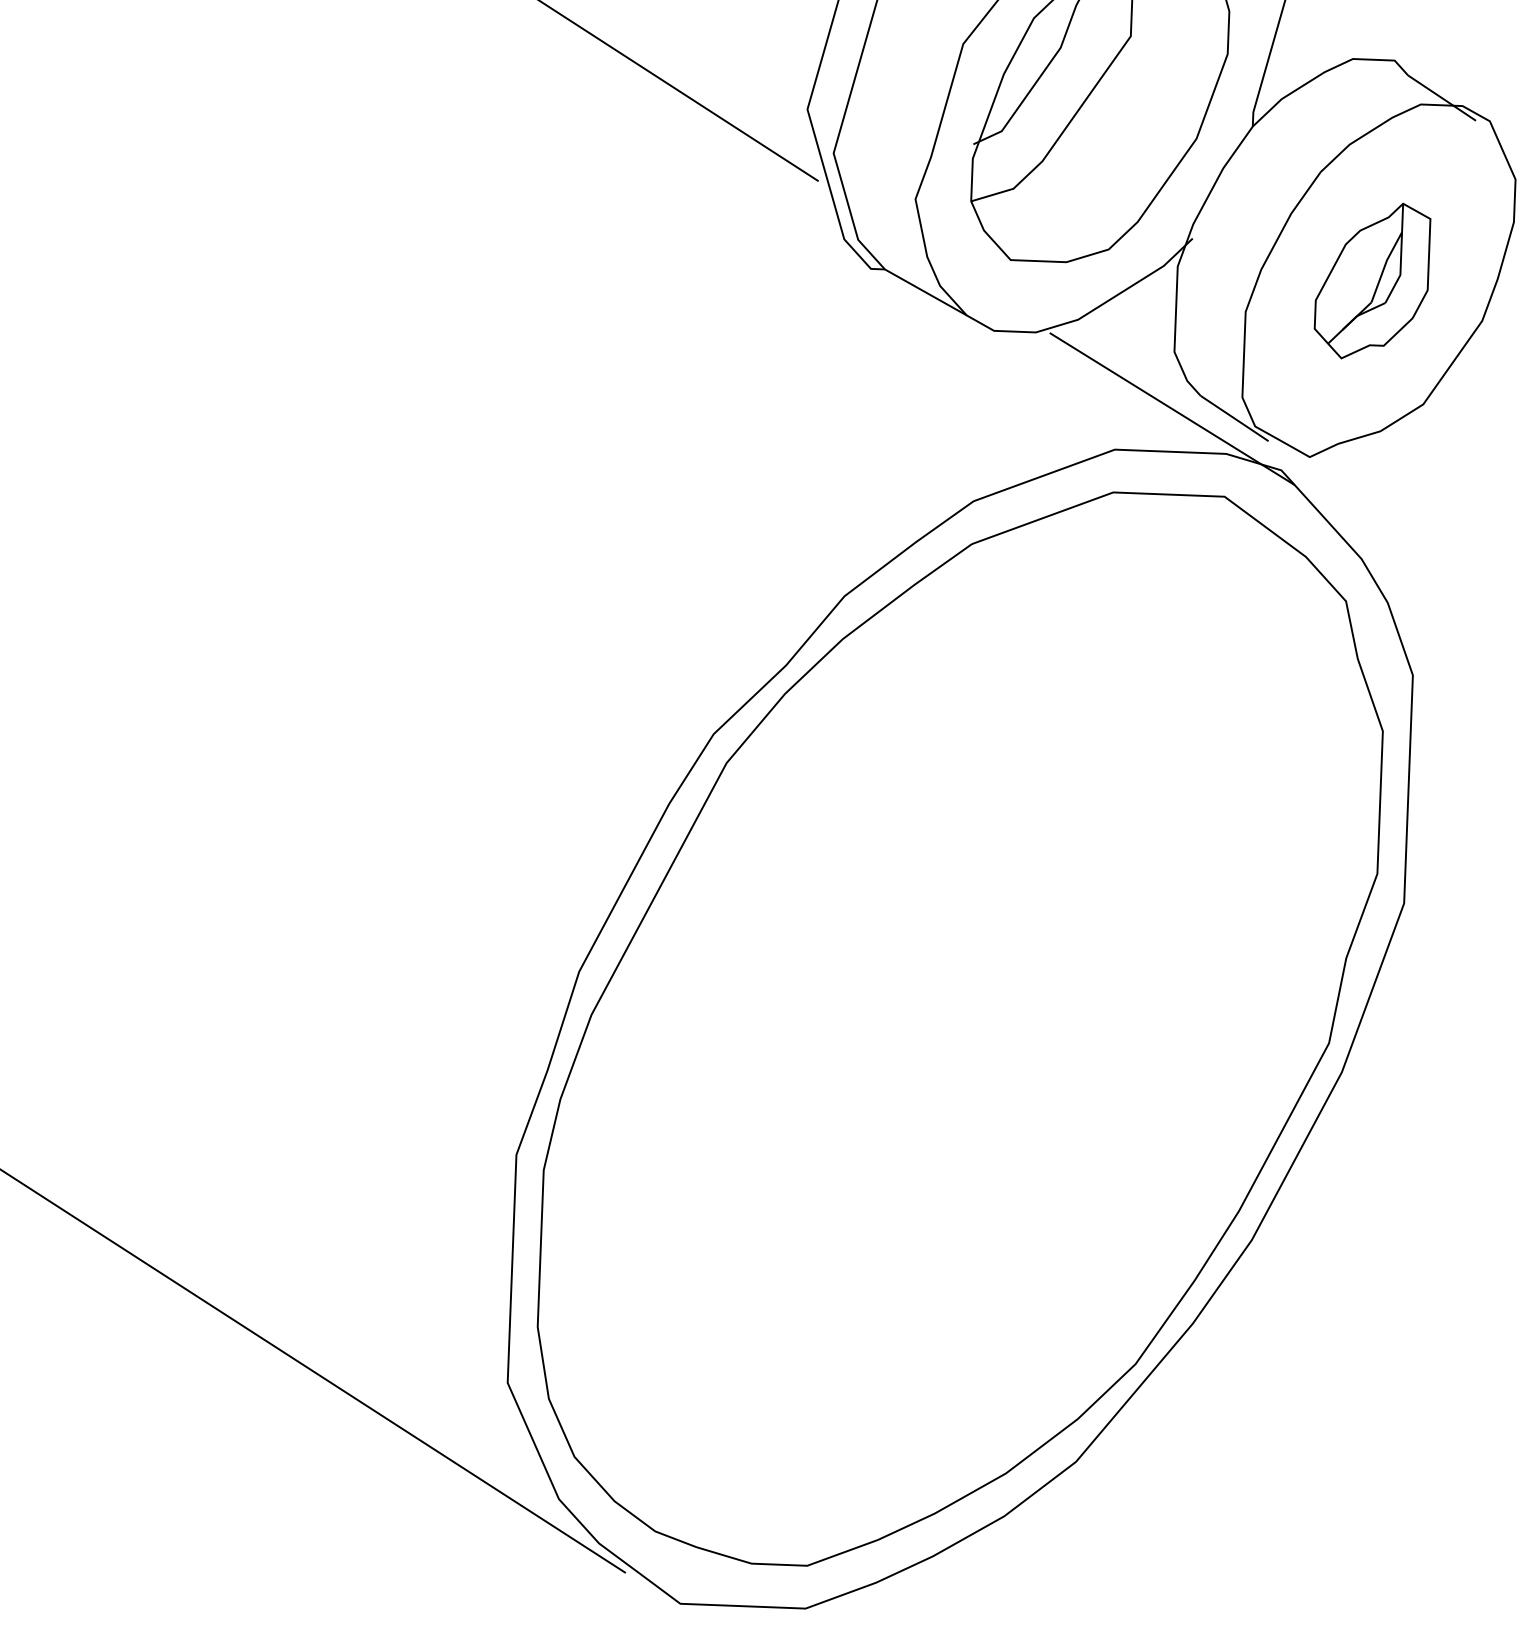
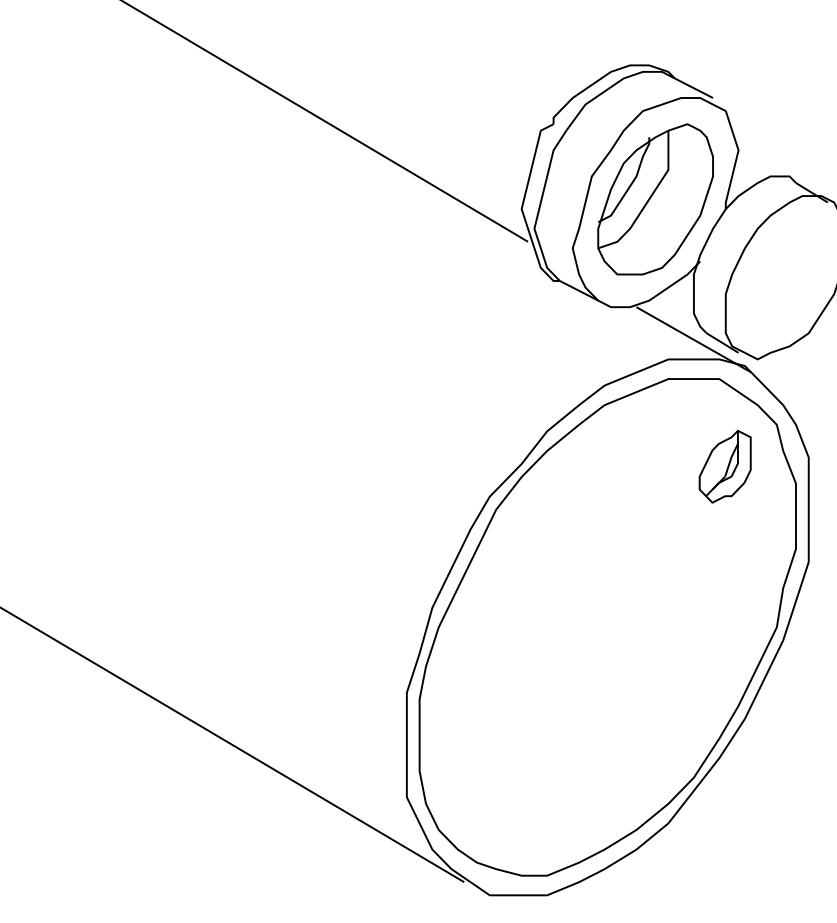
part: (1370, 280) -> (724, 466), moved

